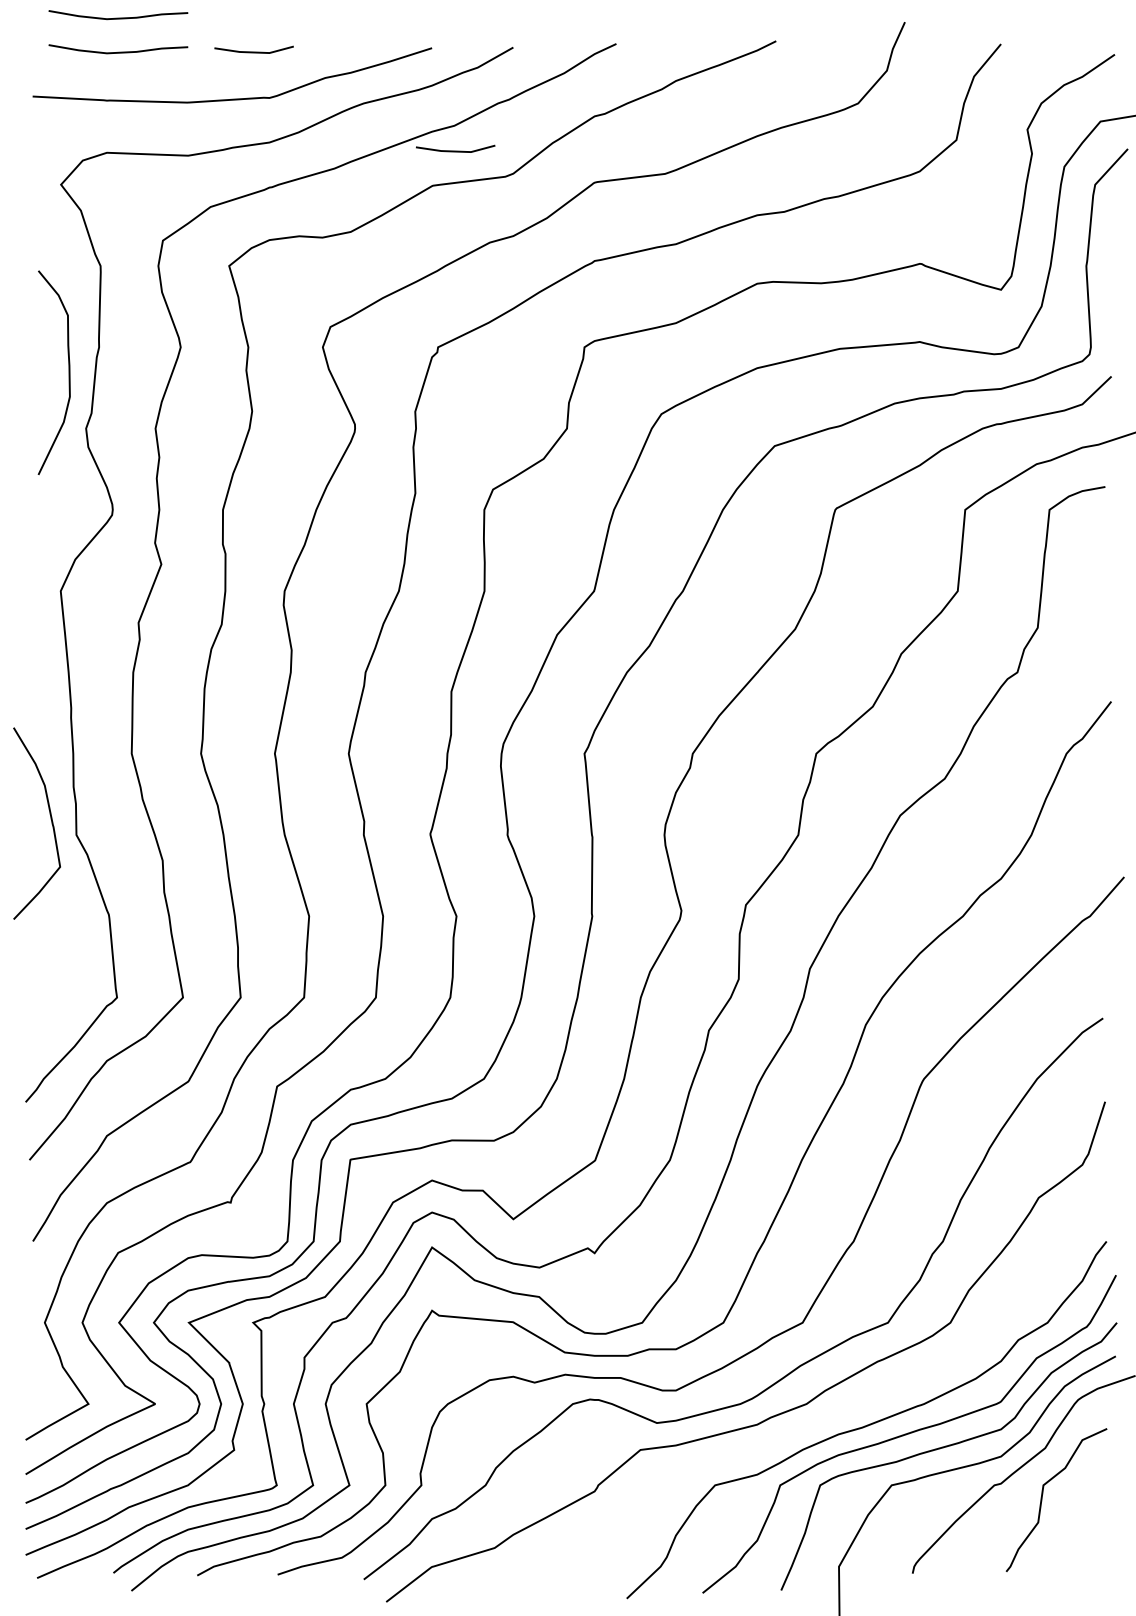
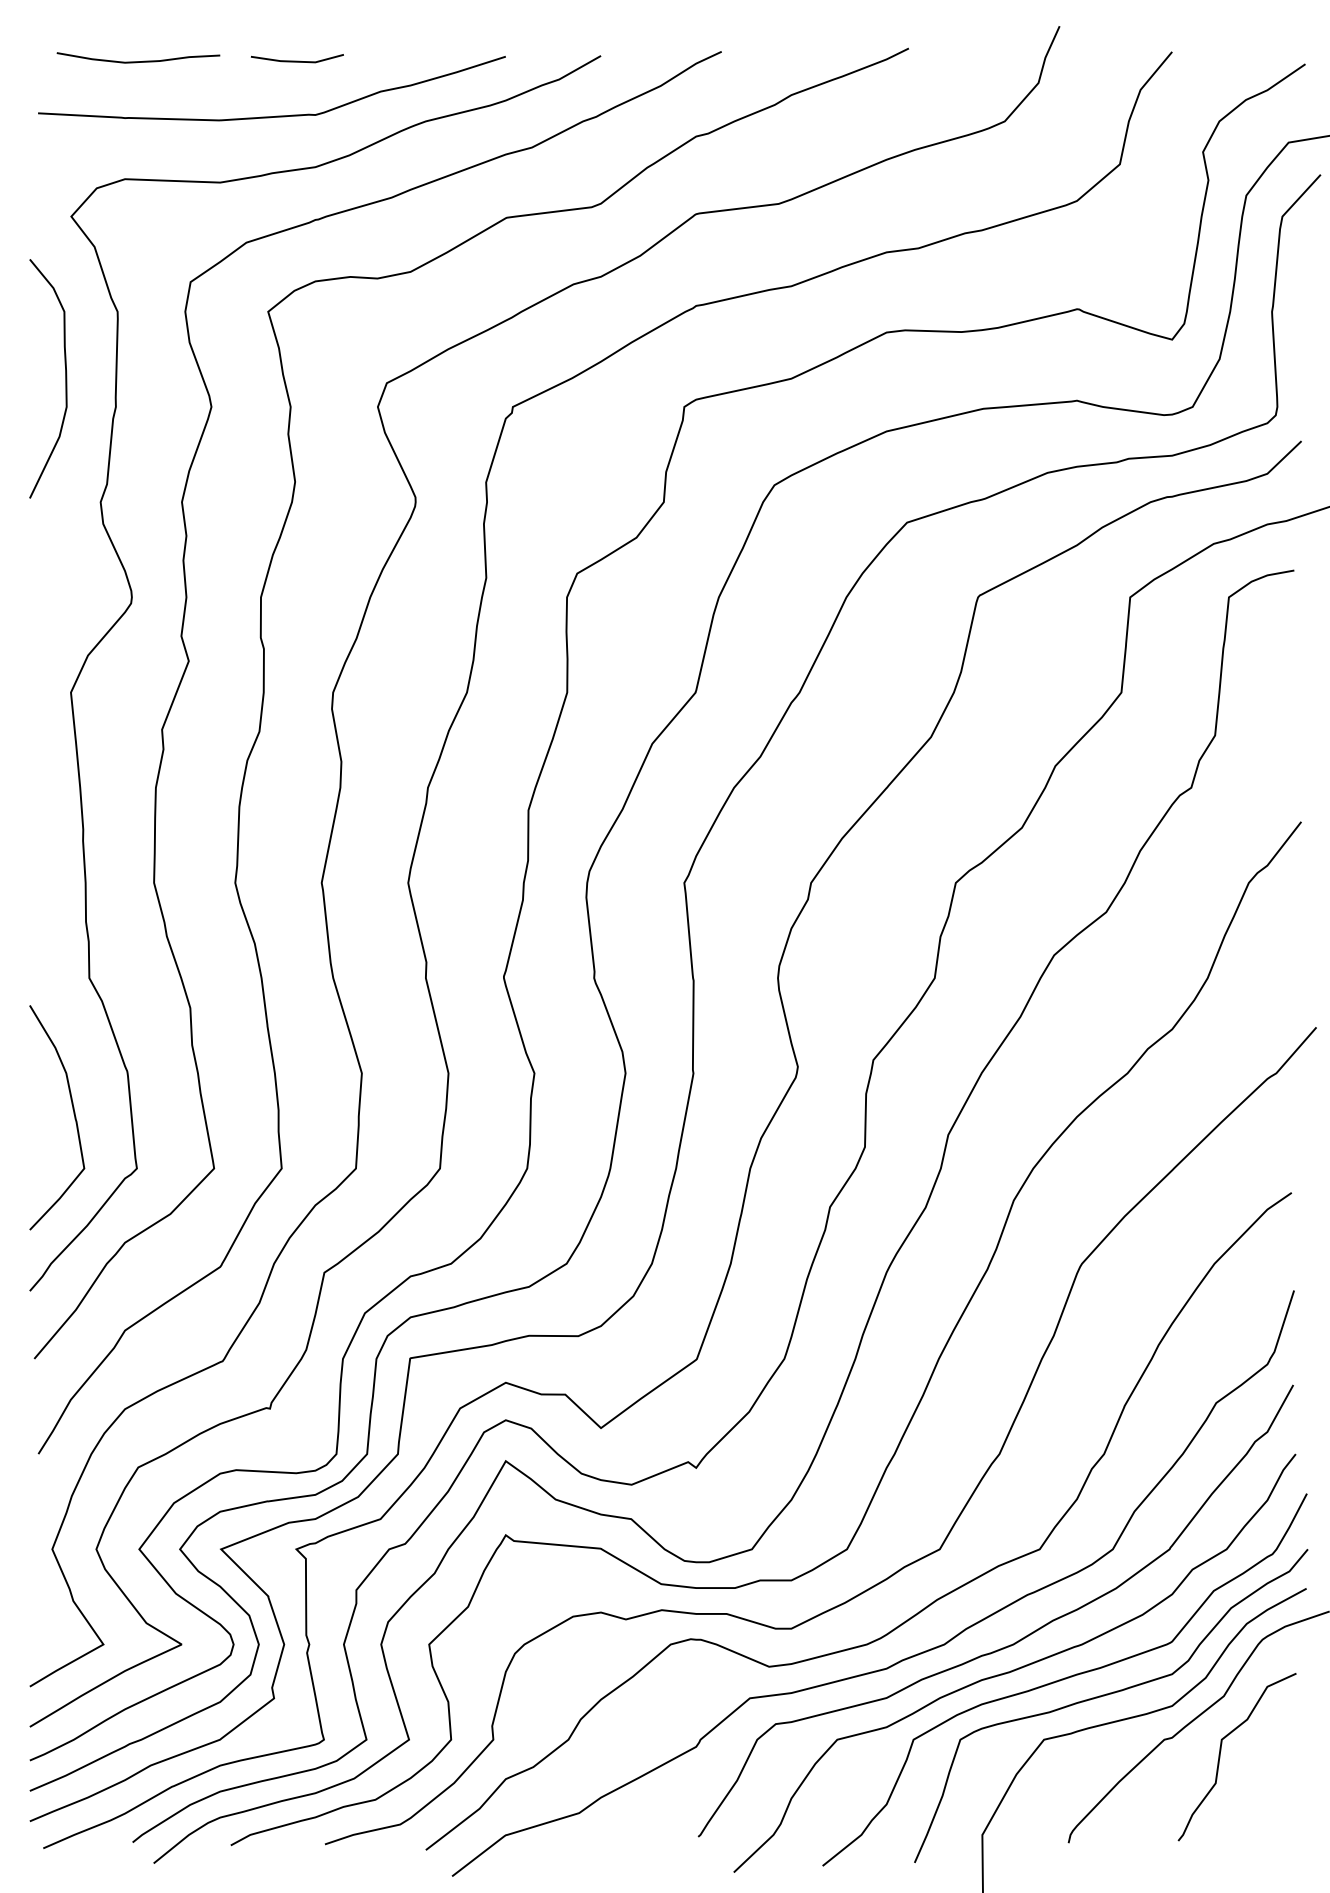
curve: (118, 18) -> (138, 21), removed
line: (454, 150) -> (532, 176), removed
curve: (68, 372) -> (65, 378), moved
curve: (50, 820) -> (73, 1114), moved
curve: (860, 1404) -> (1007, 1645), added

